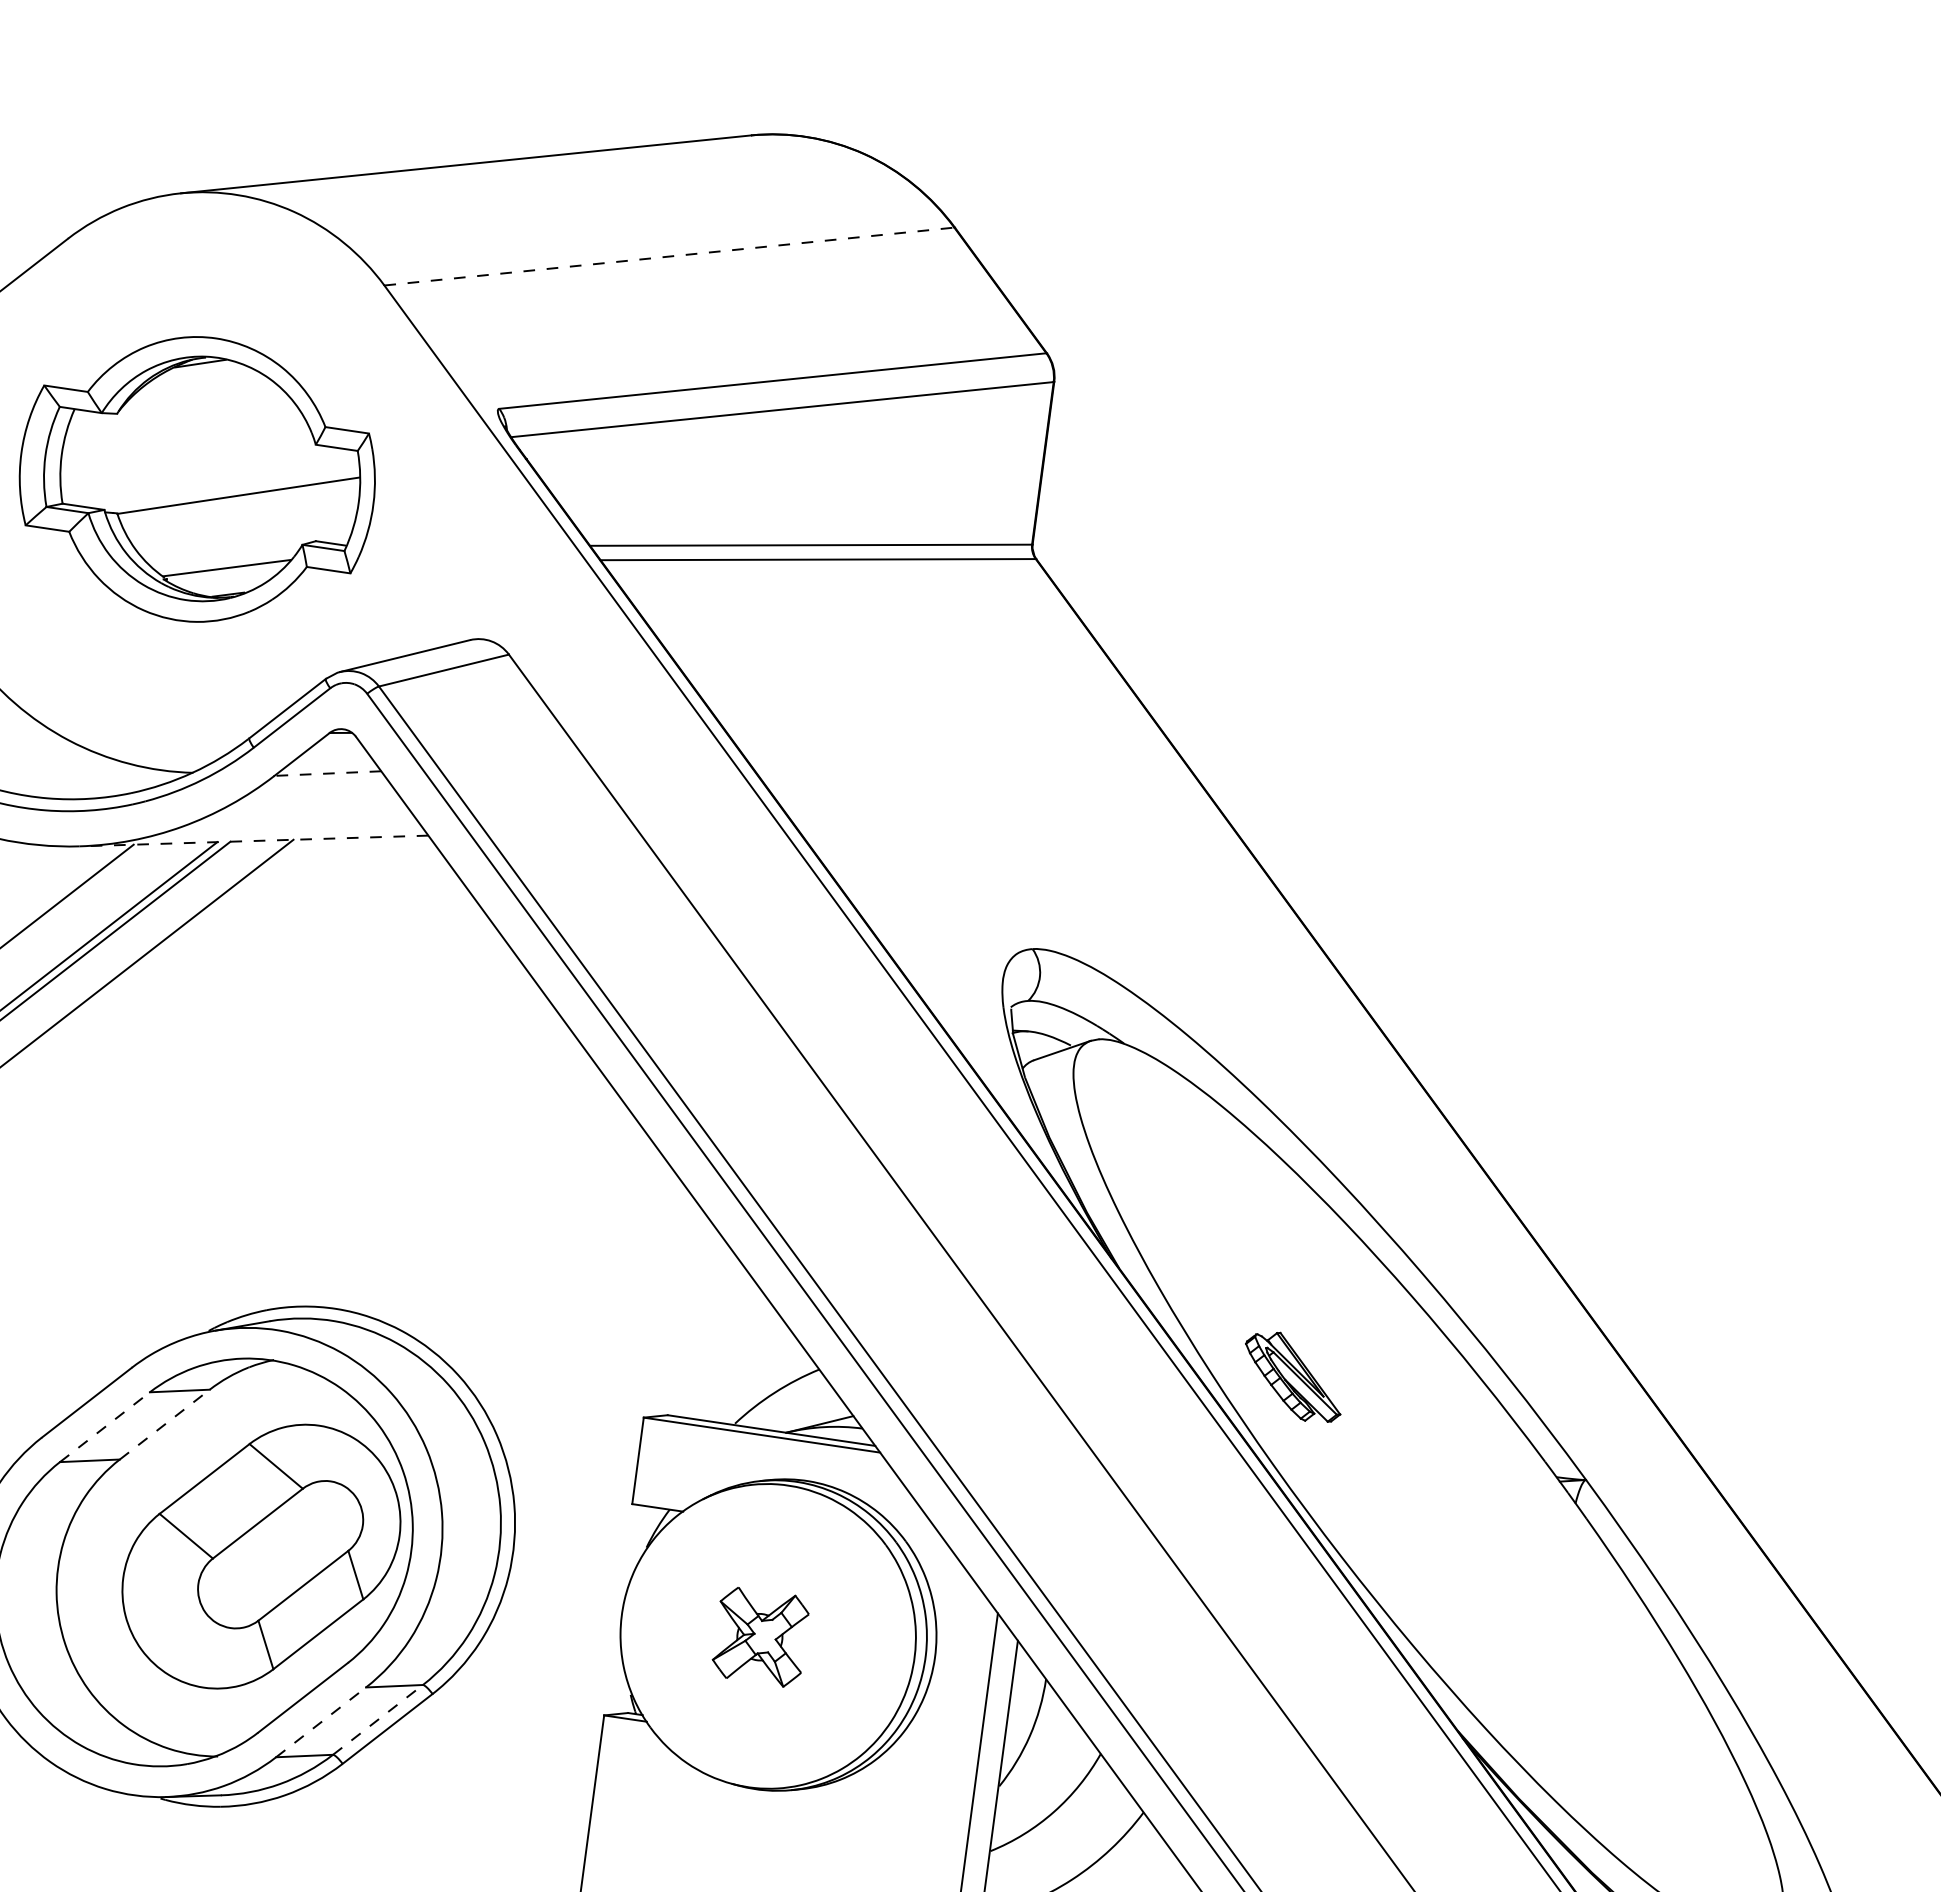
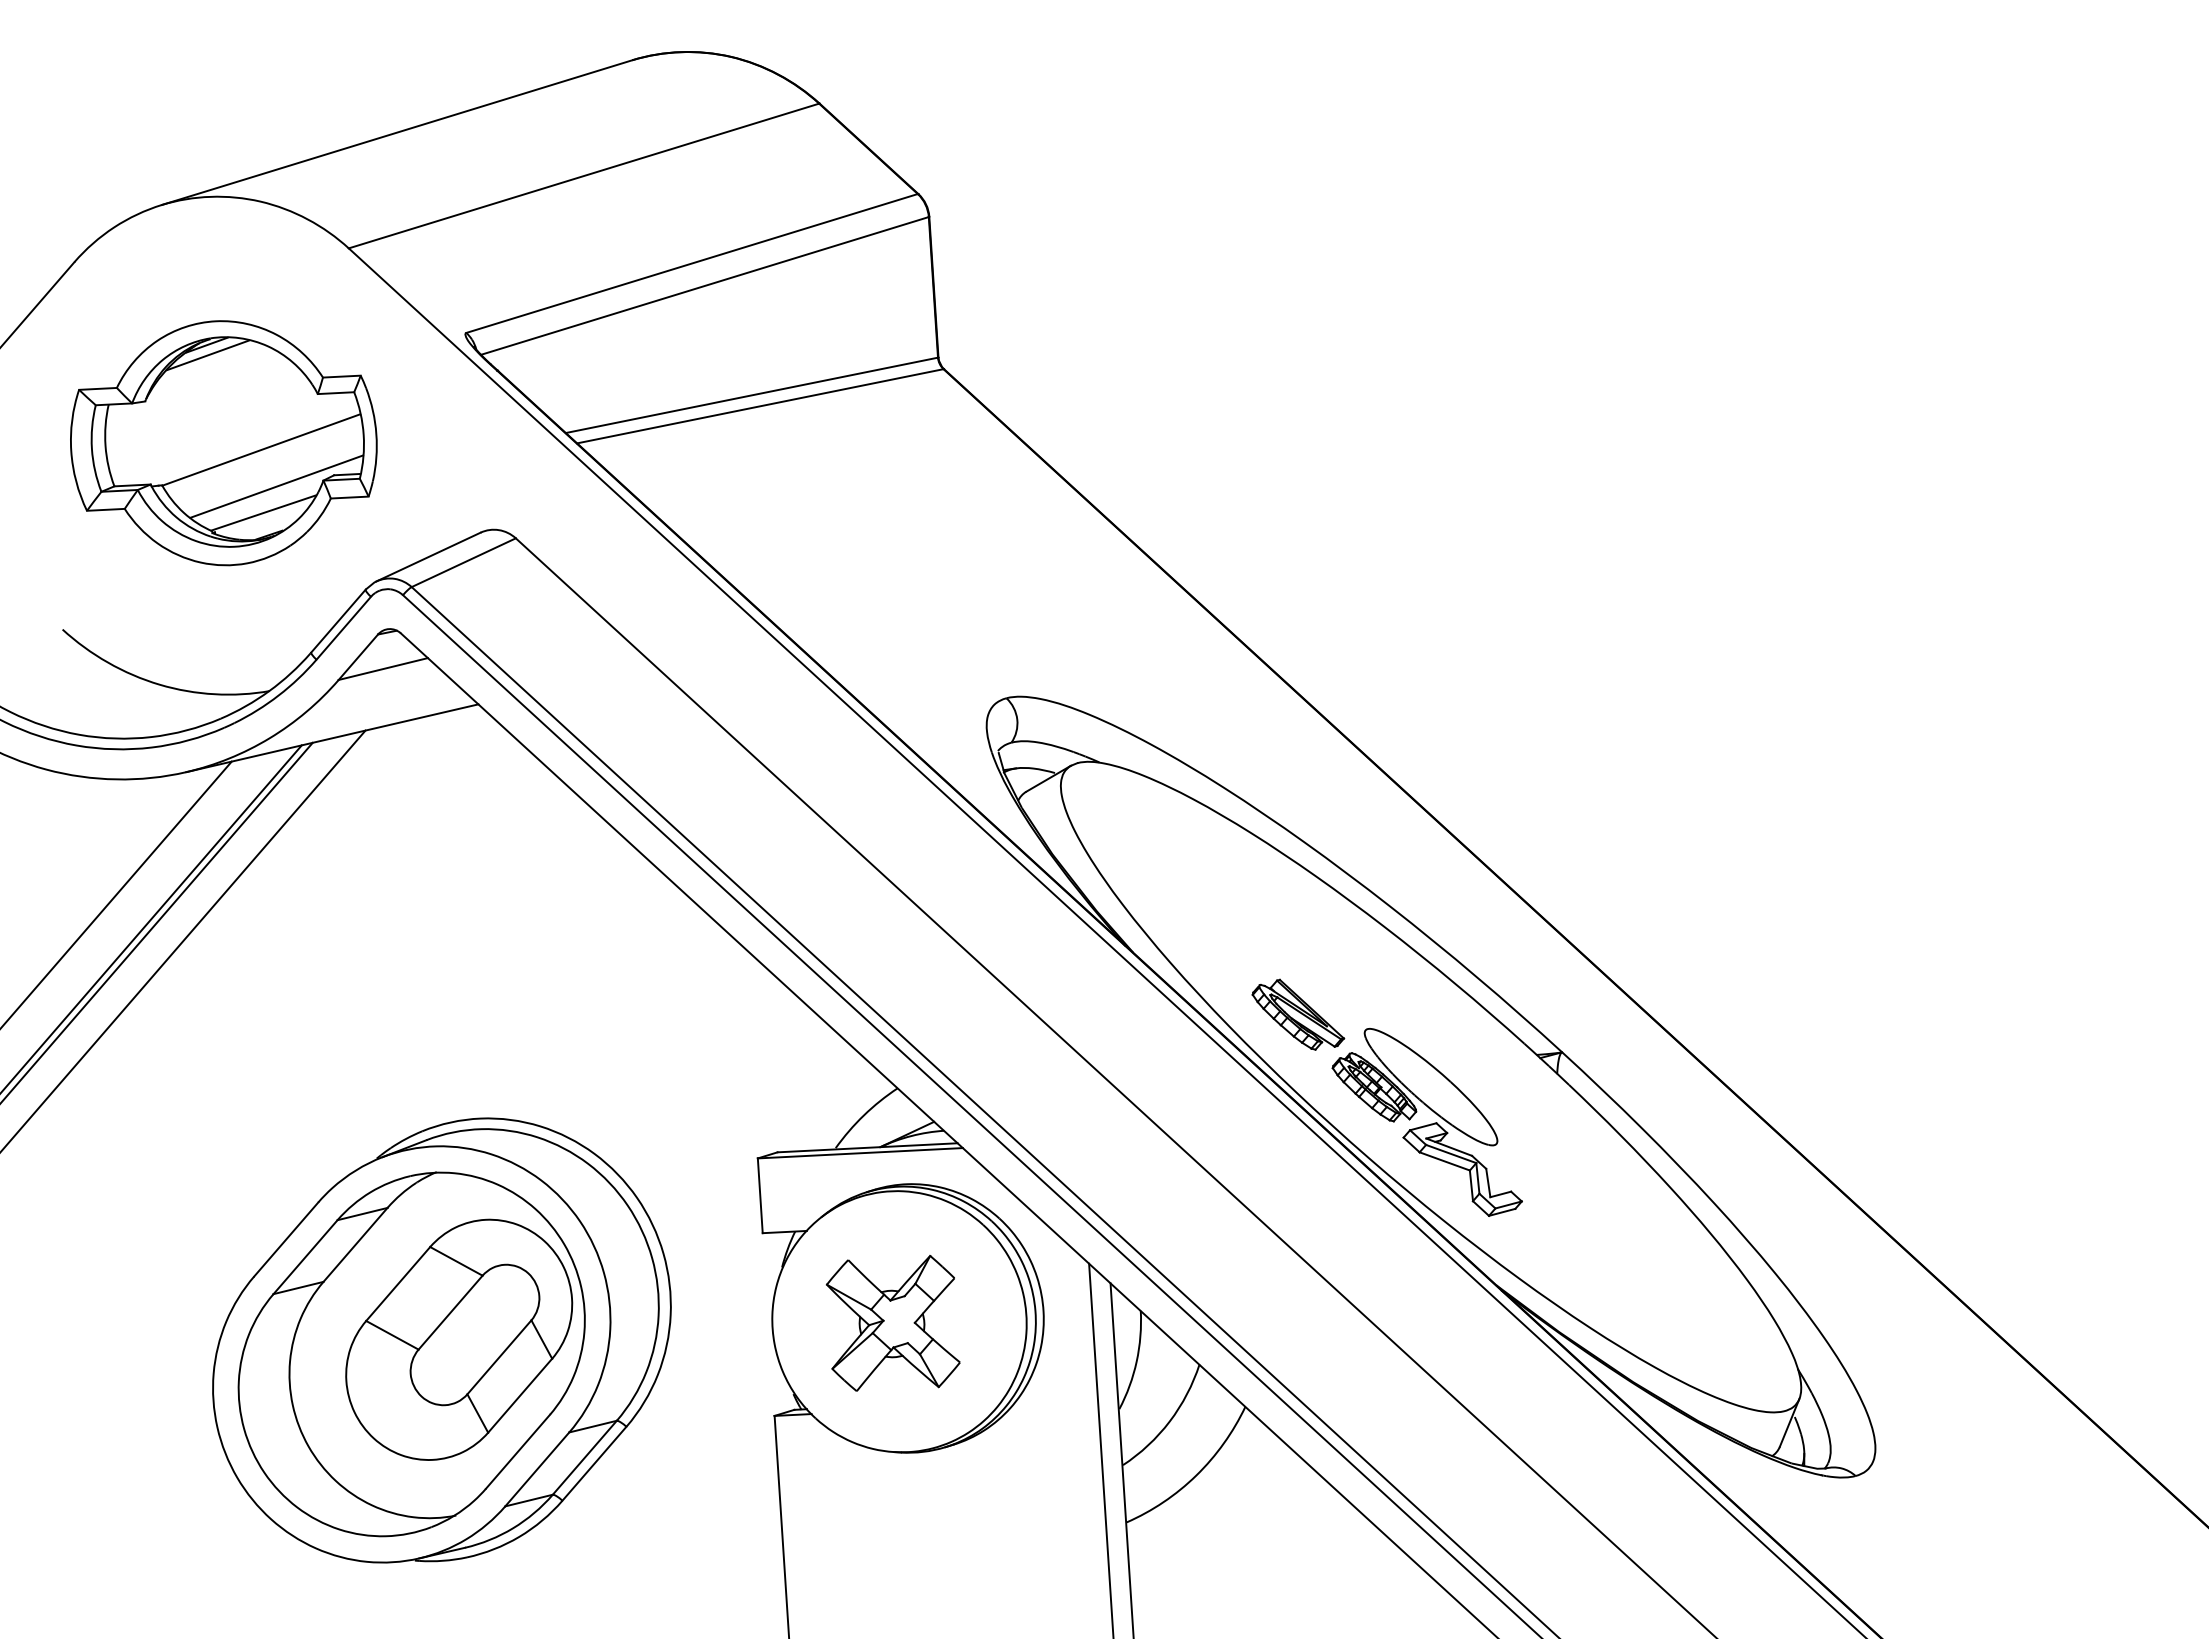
line: (670, 256) -> (584, 175), dashed -> solid
line: (198, 375) -> (207, 355), added
line: (247, 540) -> (276, 486), added
line: (327, 774) -> (383, 669), dashed -> solid
line: (254, 841) -> (332, 738), dashed -> solid
line: (164, 1424) -> (355, 1244), dashed -> solid
line: (104, 1427) -> (305, 1257), dashed -> solid
part: (1415, 1529) -> (1426, 1122), added
part: (760, 1637) -> (893, 1323), size x1.67
line: (377, 1719) -> (584, 1457), dashed -> solid
line: (321, 1722) -> (537, 1469), dashed -> solid

